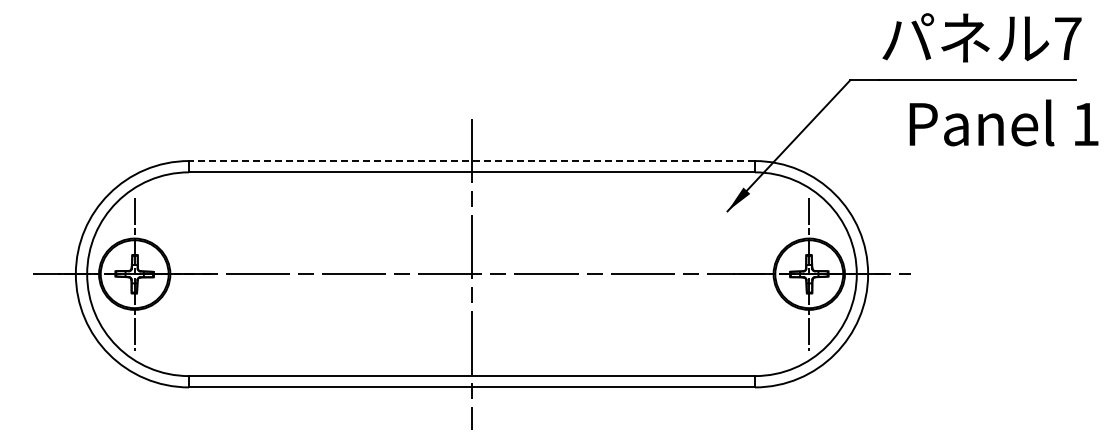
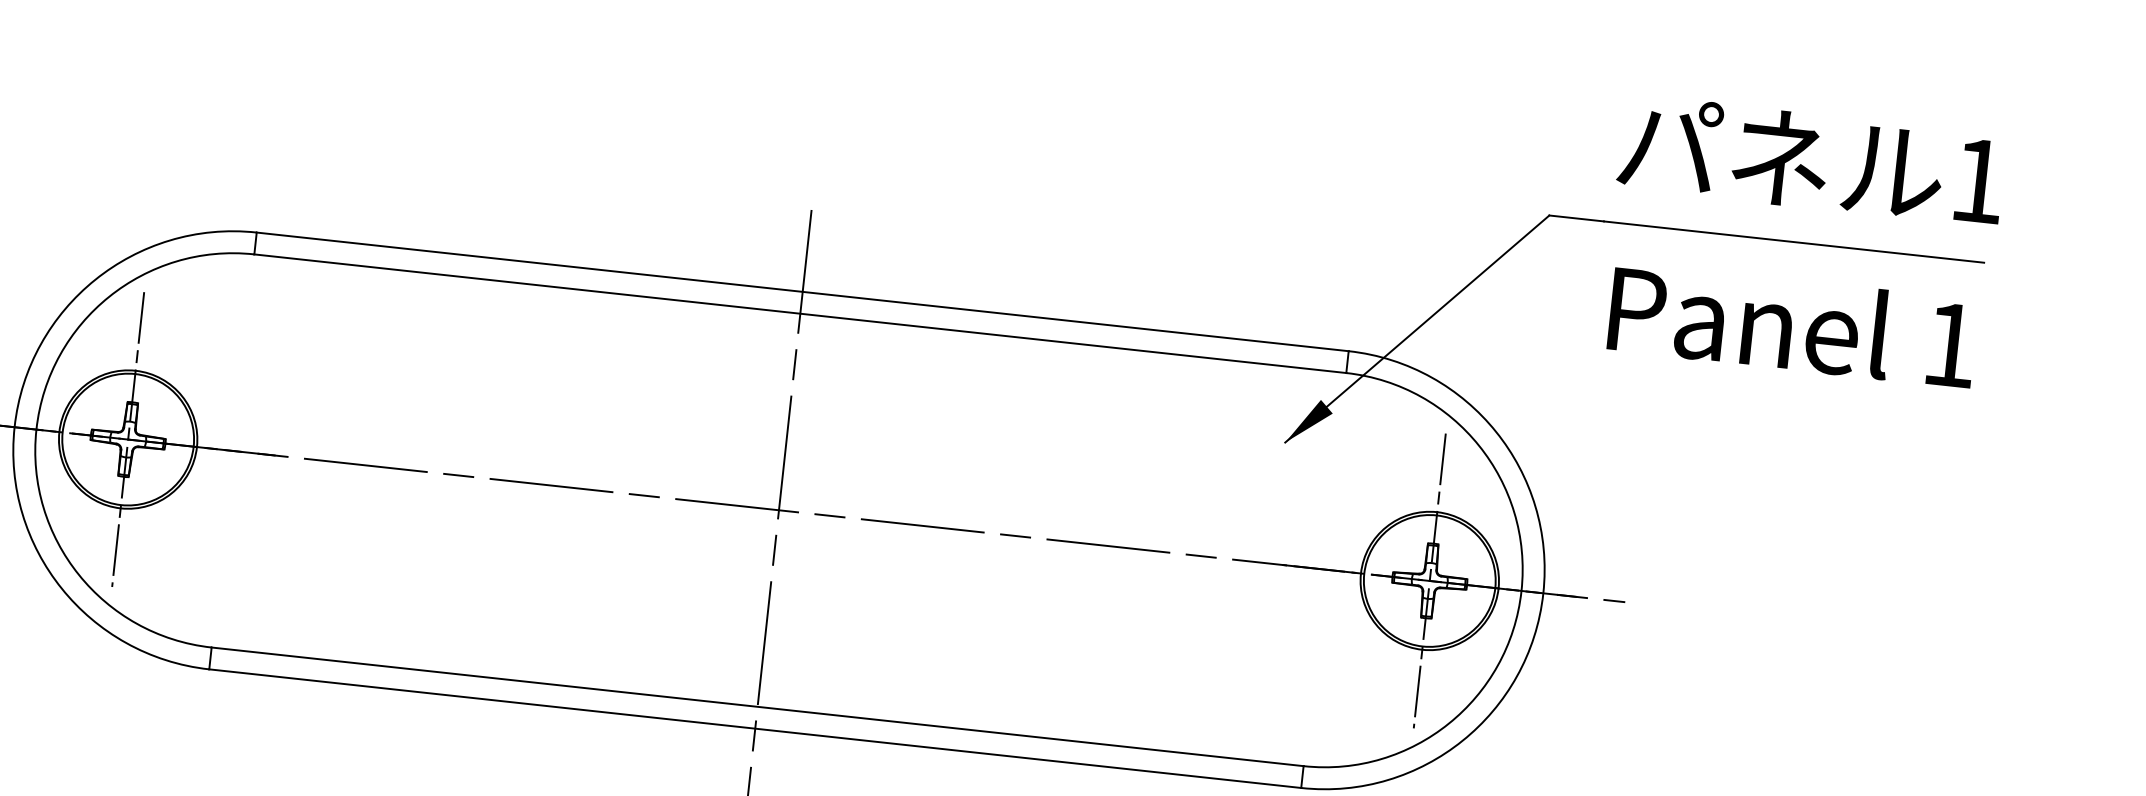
text: (1068, 38) -> (1979, 180), 7 -> 1
text: (1003, 122) -> (1791, 324), moved
line: (472, 161) -> (803, 292), dashed -> solid

